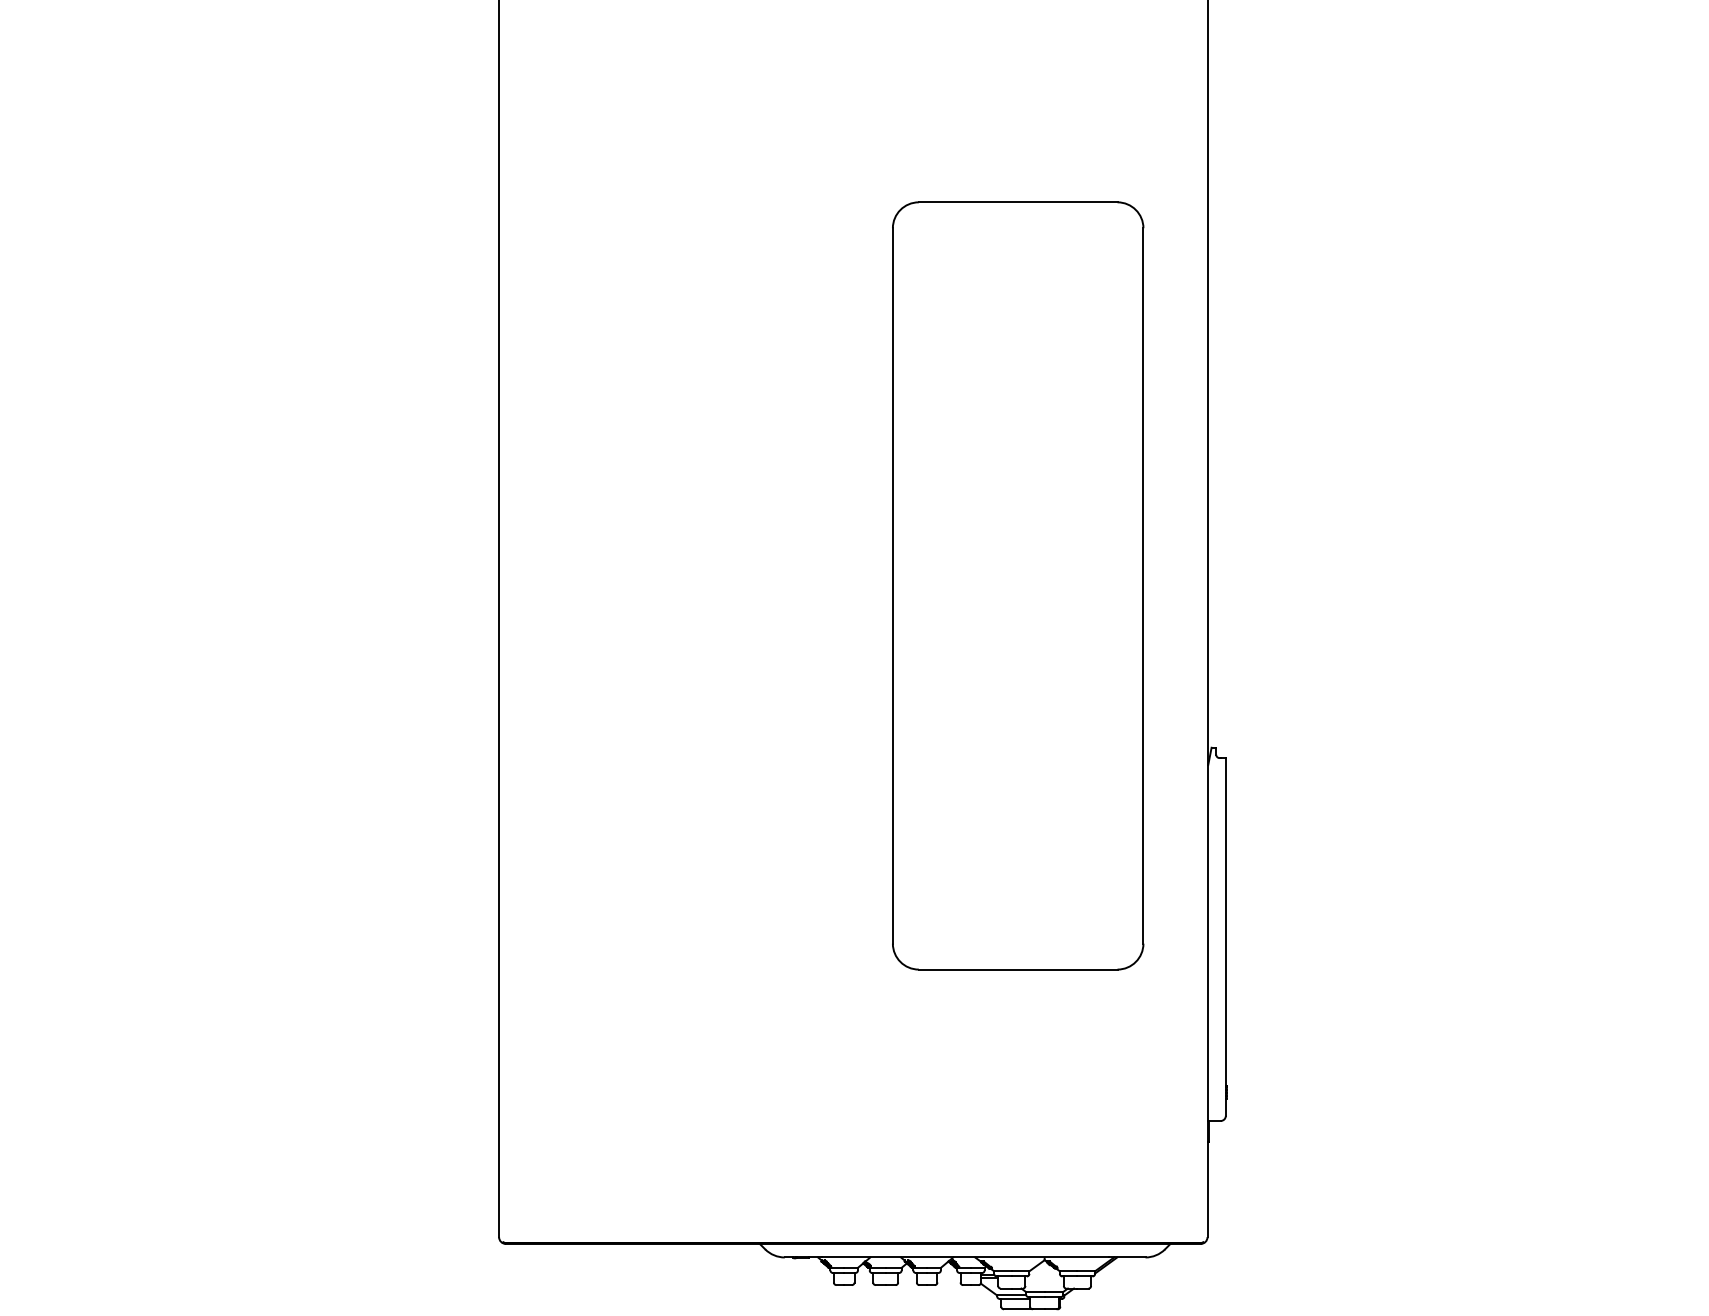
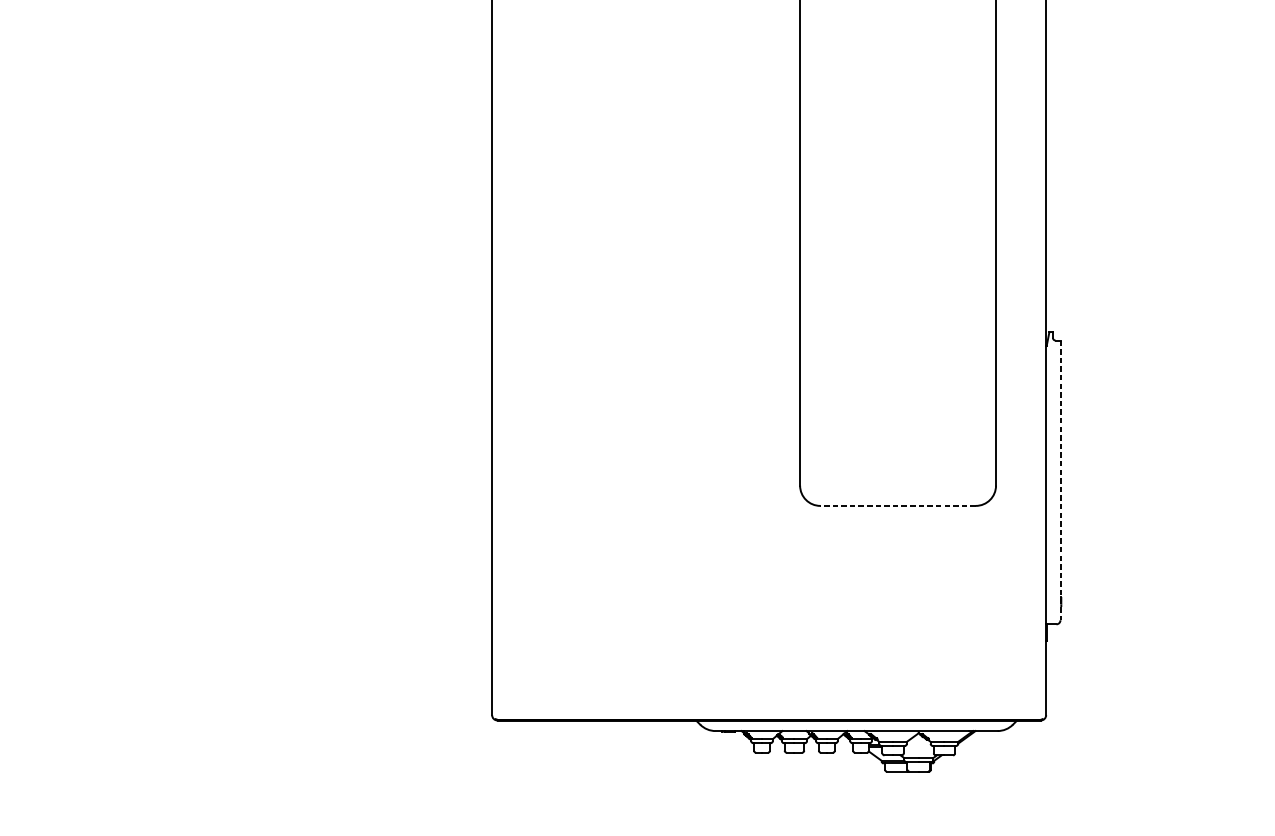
line: (1225, 936) -> (1060, 480), solid -> dashed
line: (1017, 969) -> (897, 505), solid -> dashed

